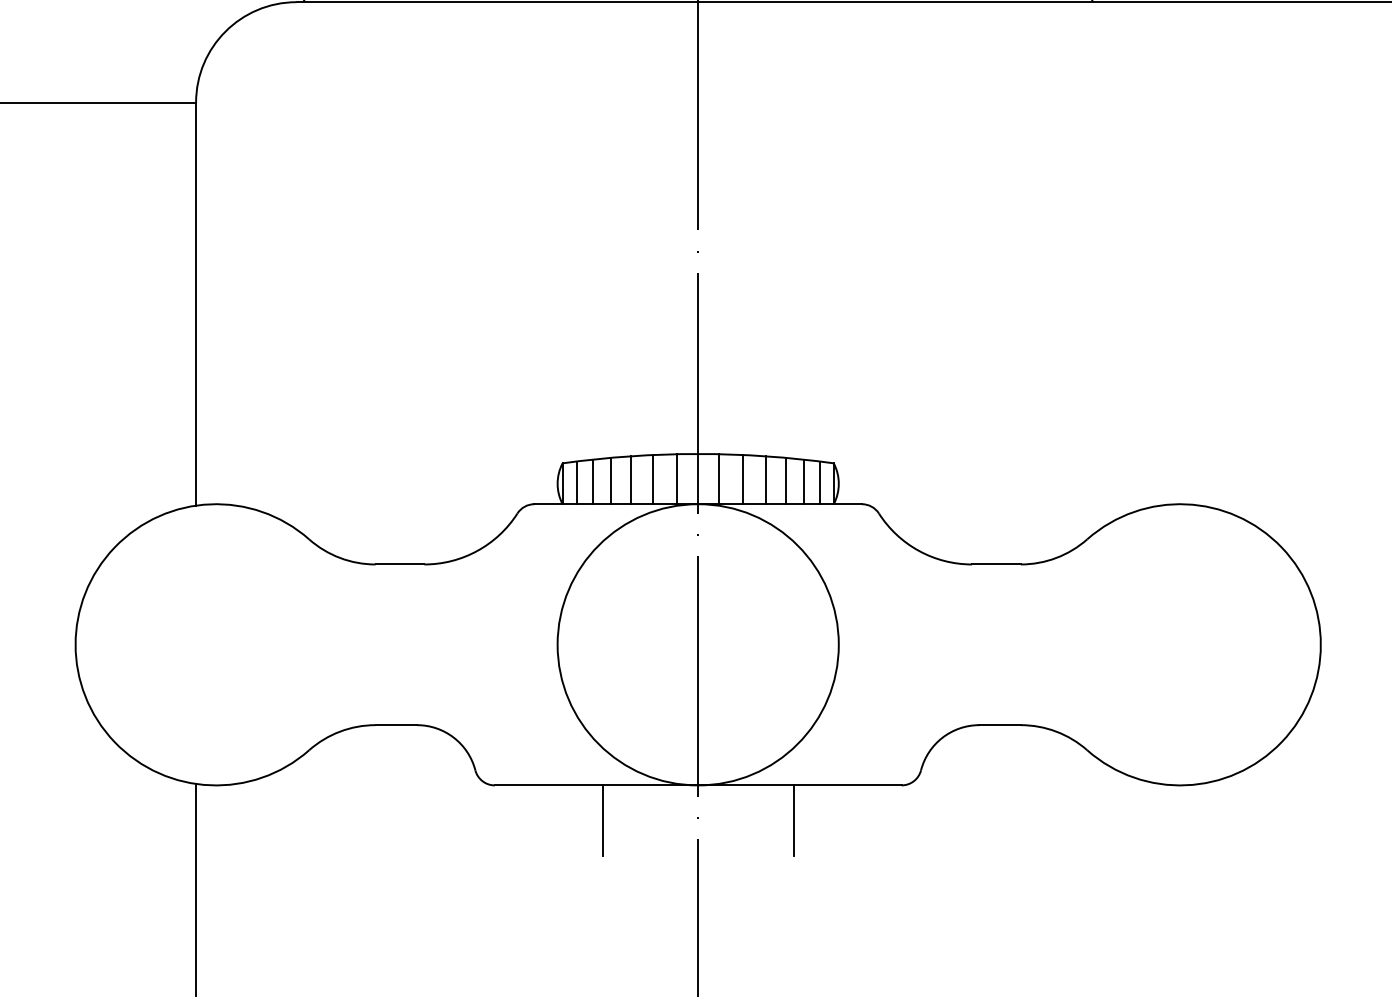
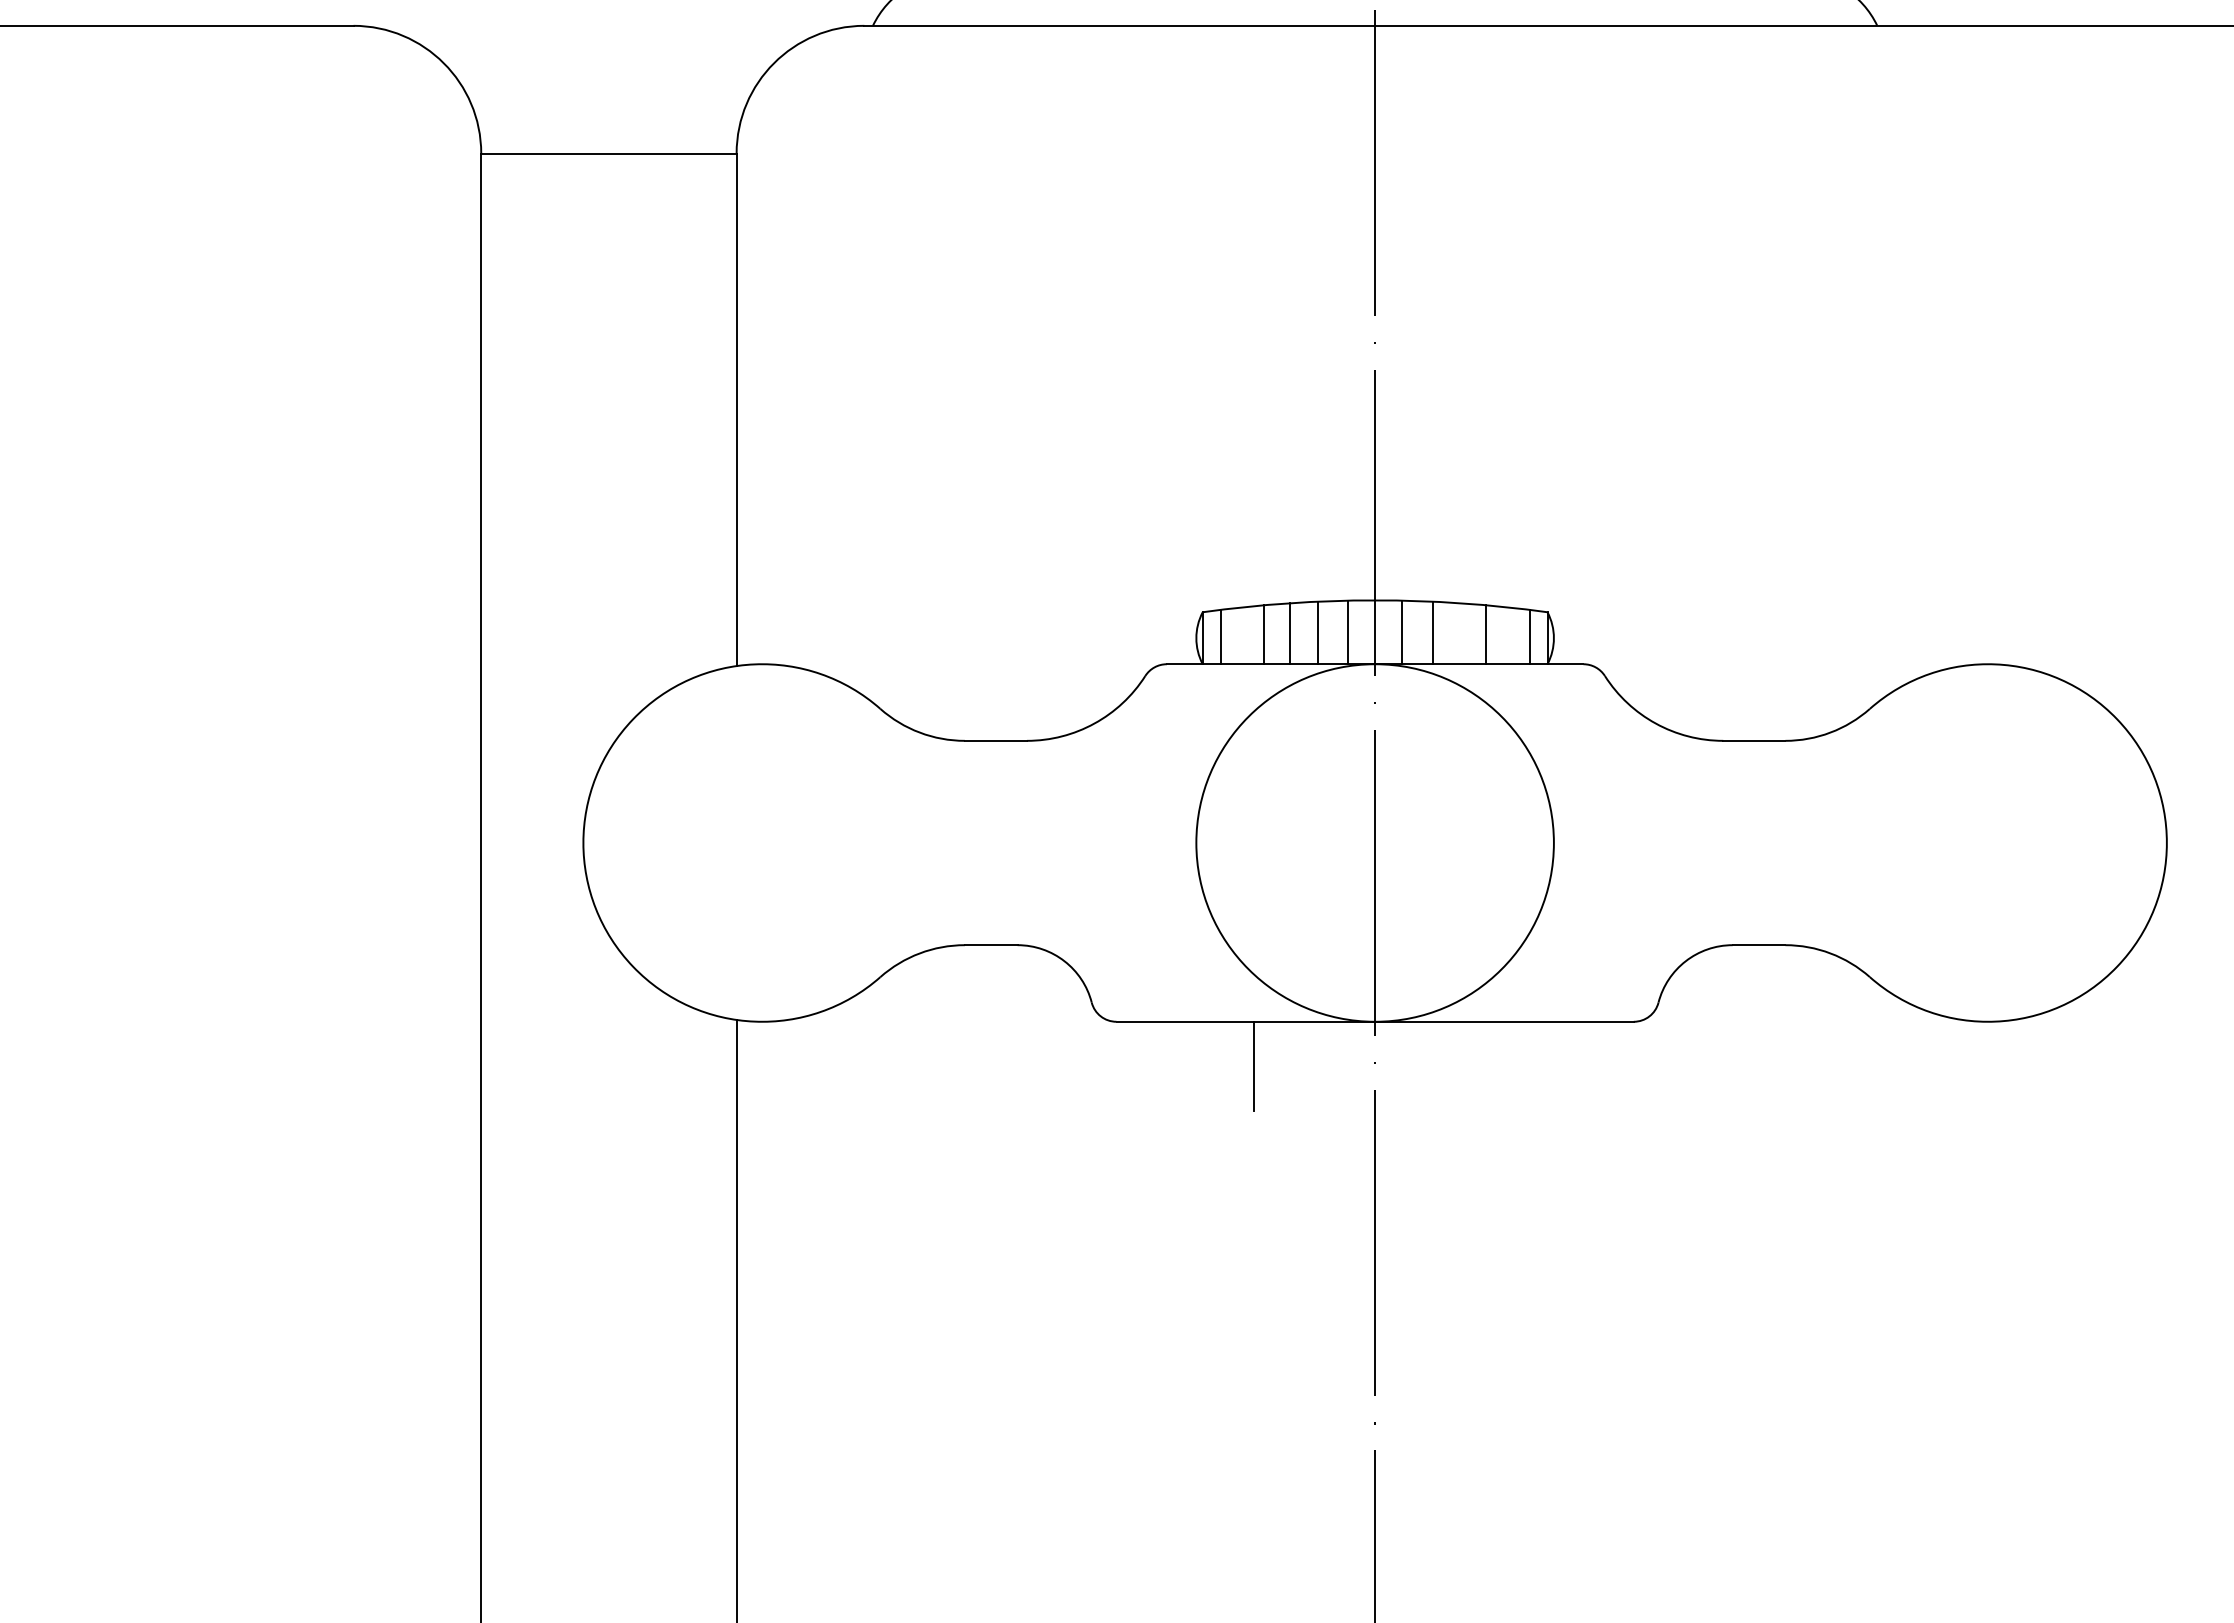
line: (765, 480) -> (1460, 633), removed
line: (593, 481) -> (1241, 635), removed
line: (803, 481) -> (1509, 635), removed
line: (793, 820) -> (1496, 1066), removed

